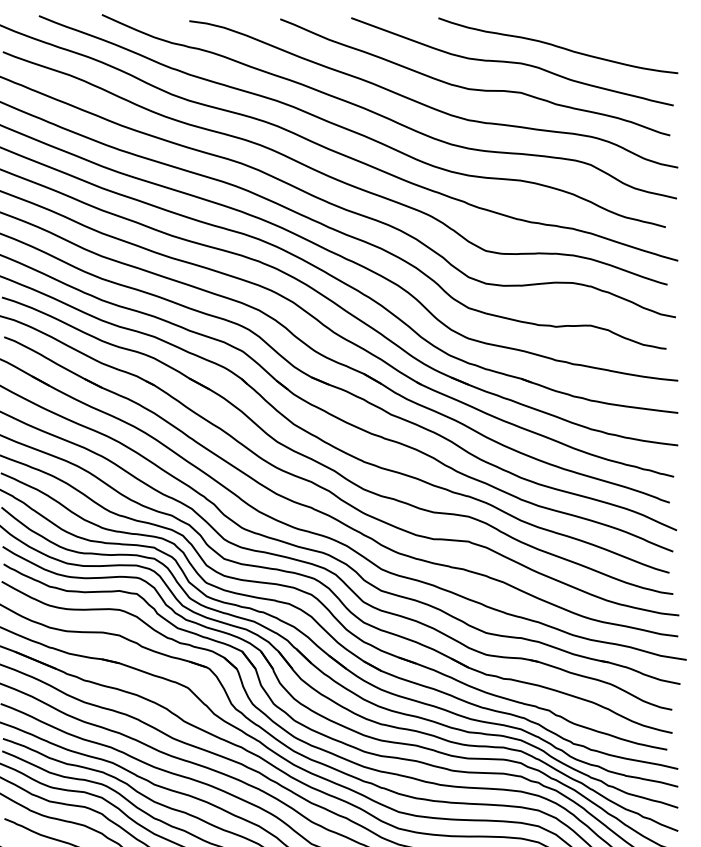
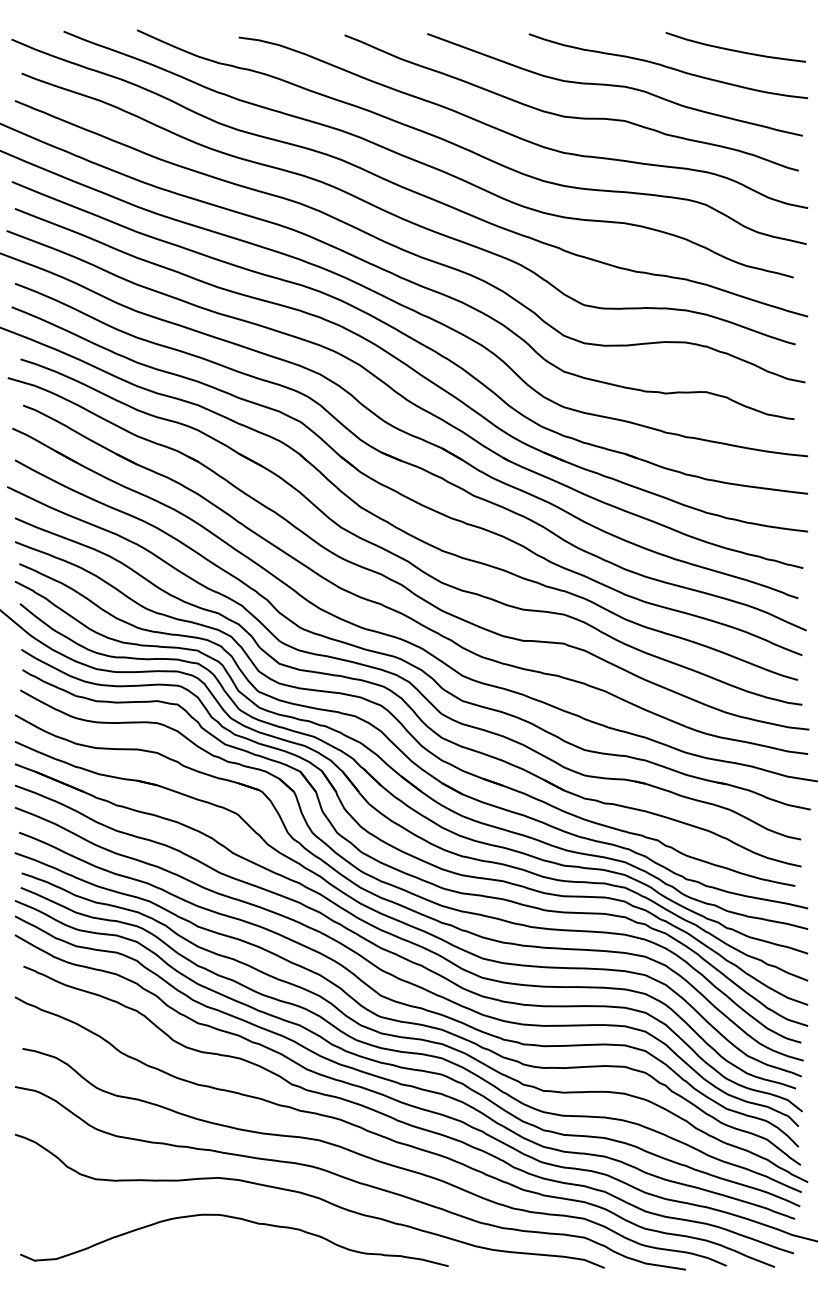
curve: (615, 31) -> (734, 49), added

